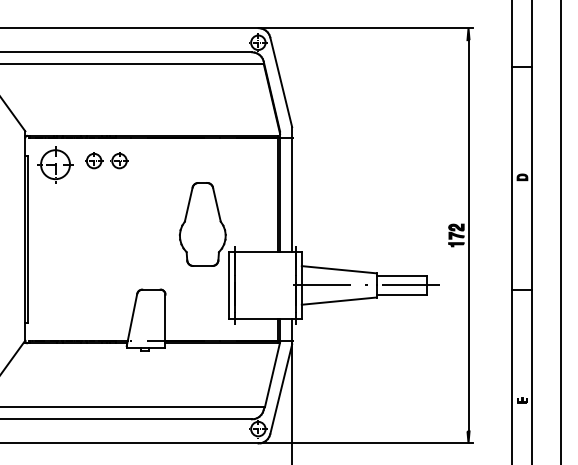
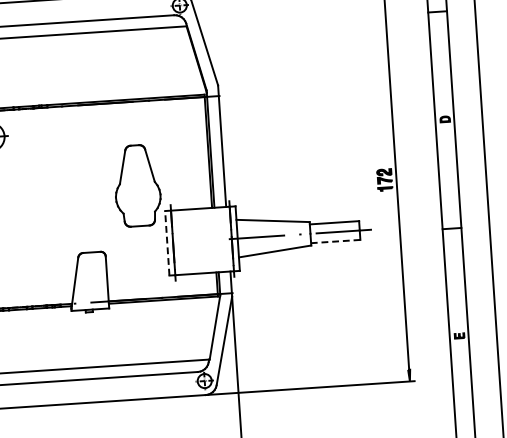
part: (106, 160) -> (39, 129), removed
line: (229, 284) -> (167, 242), solid -> dashed
line: (401, 295) -> (335, 241), solid -> dashed

